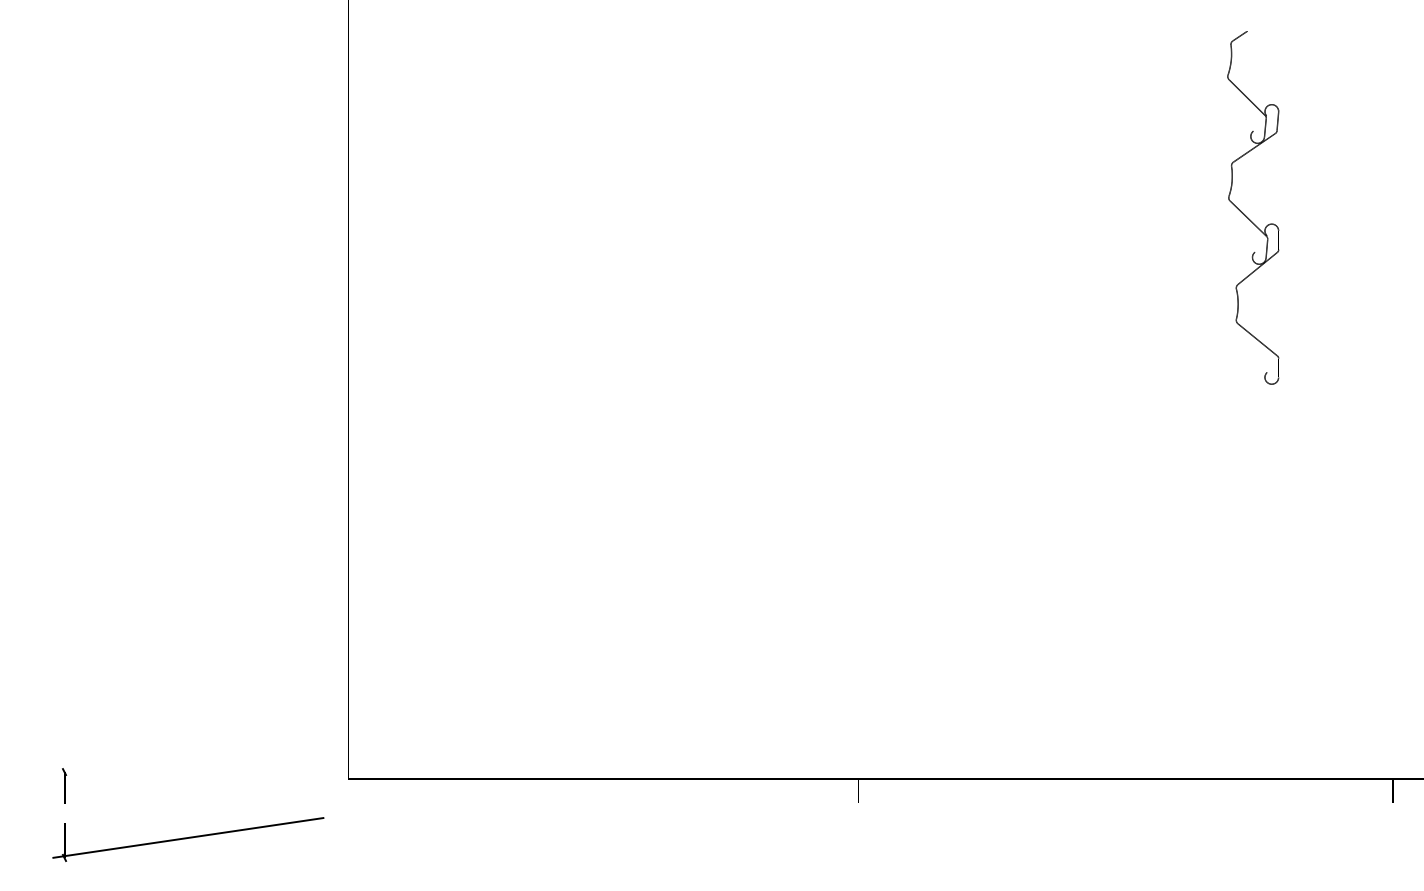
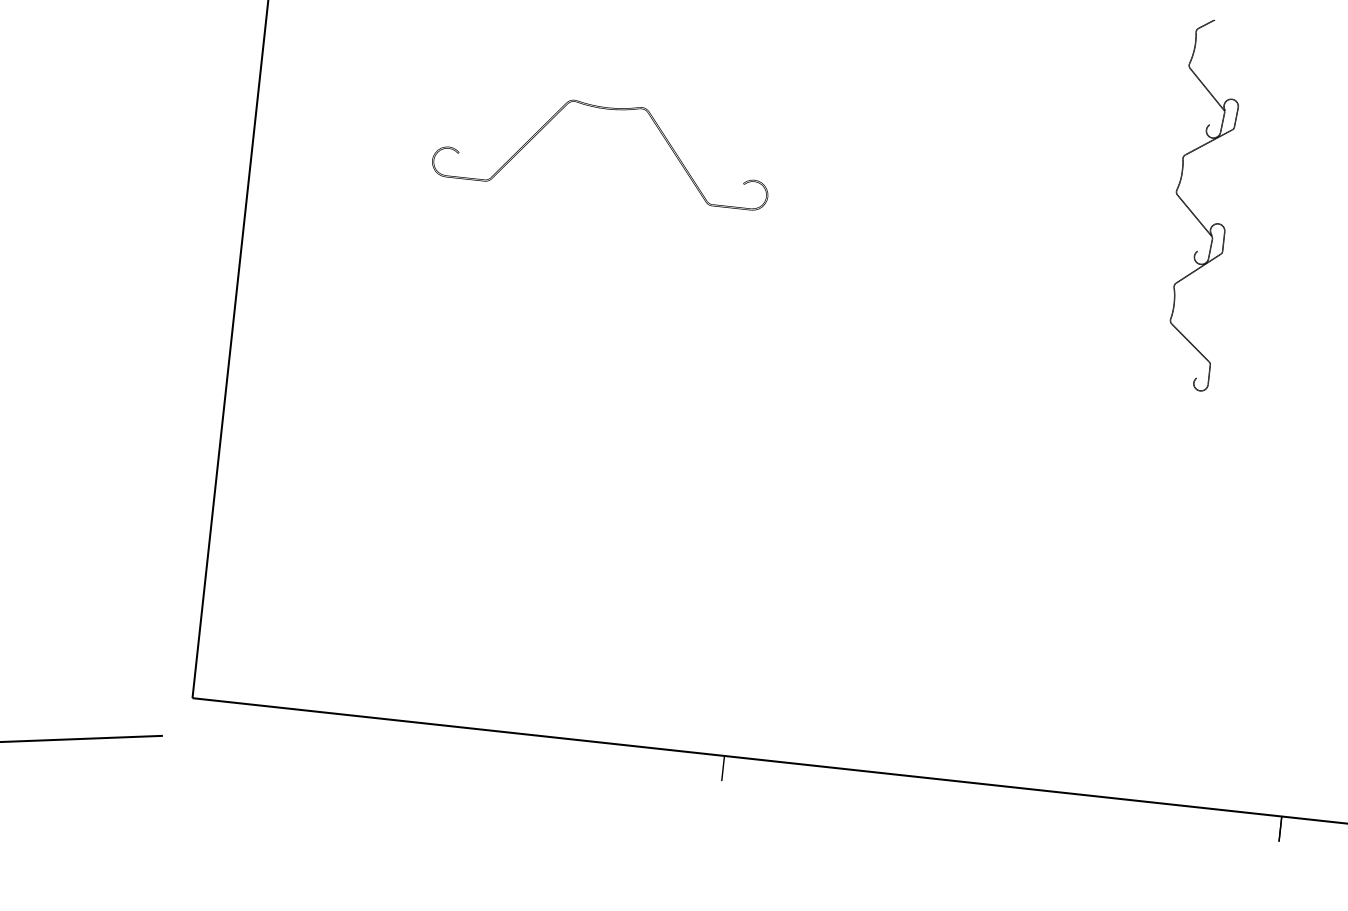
part: (681, 178) -> (607, 109), added

